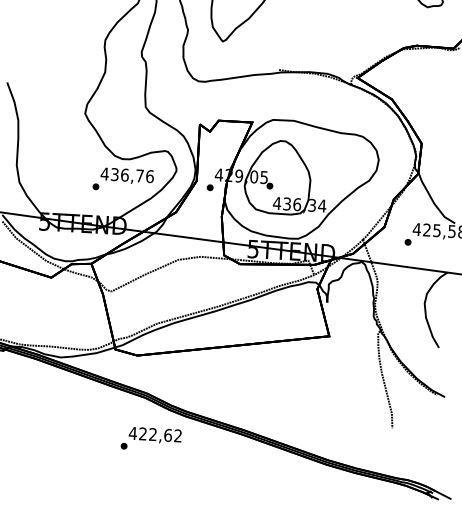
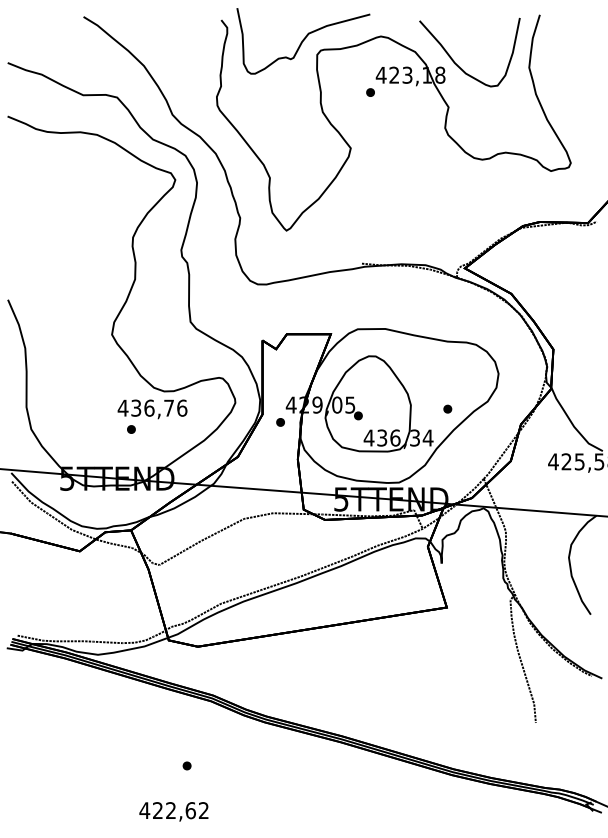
text: (127, 176) -> (152, 409), moved
part: (407, 241) -> (447, 408), moved
text: (154, 435) -> (173, 811), moved

